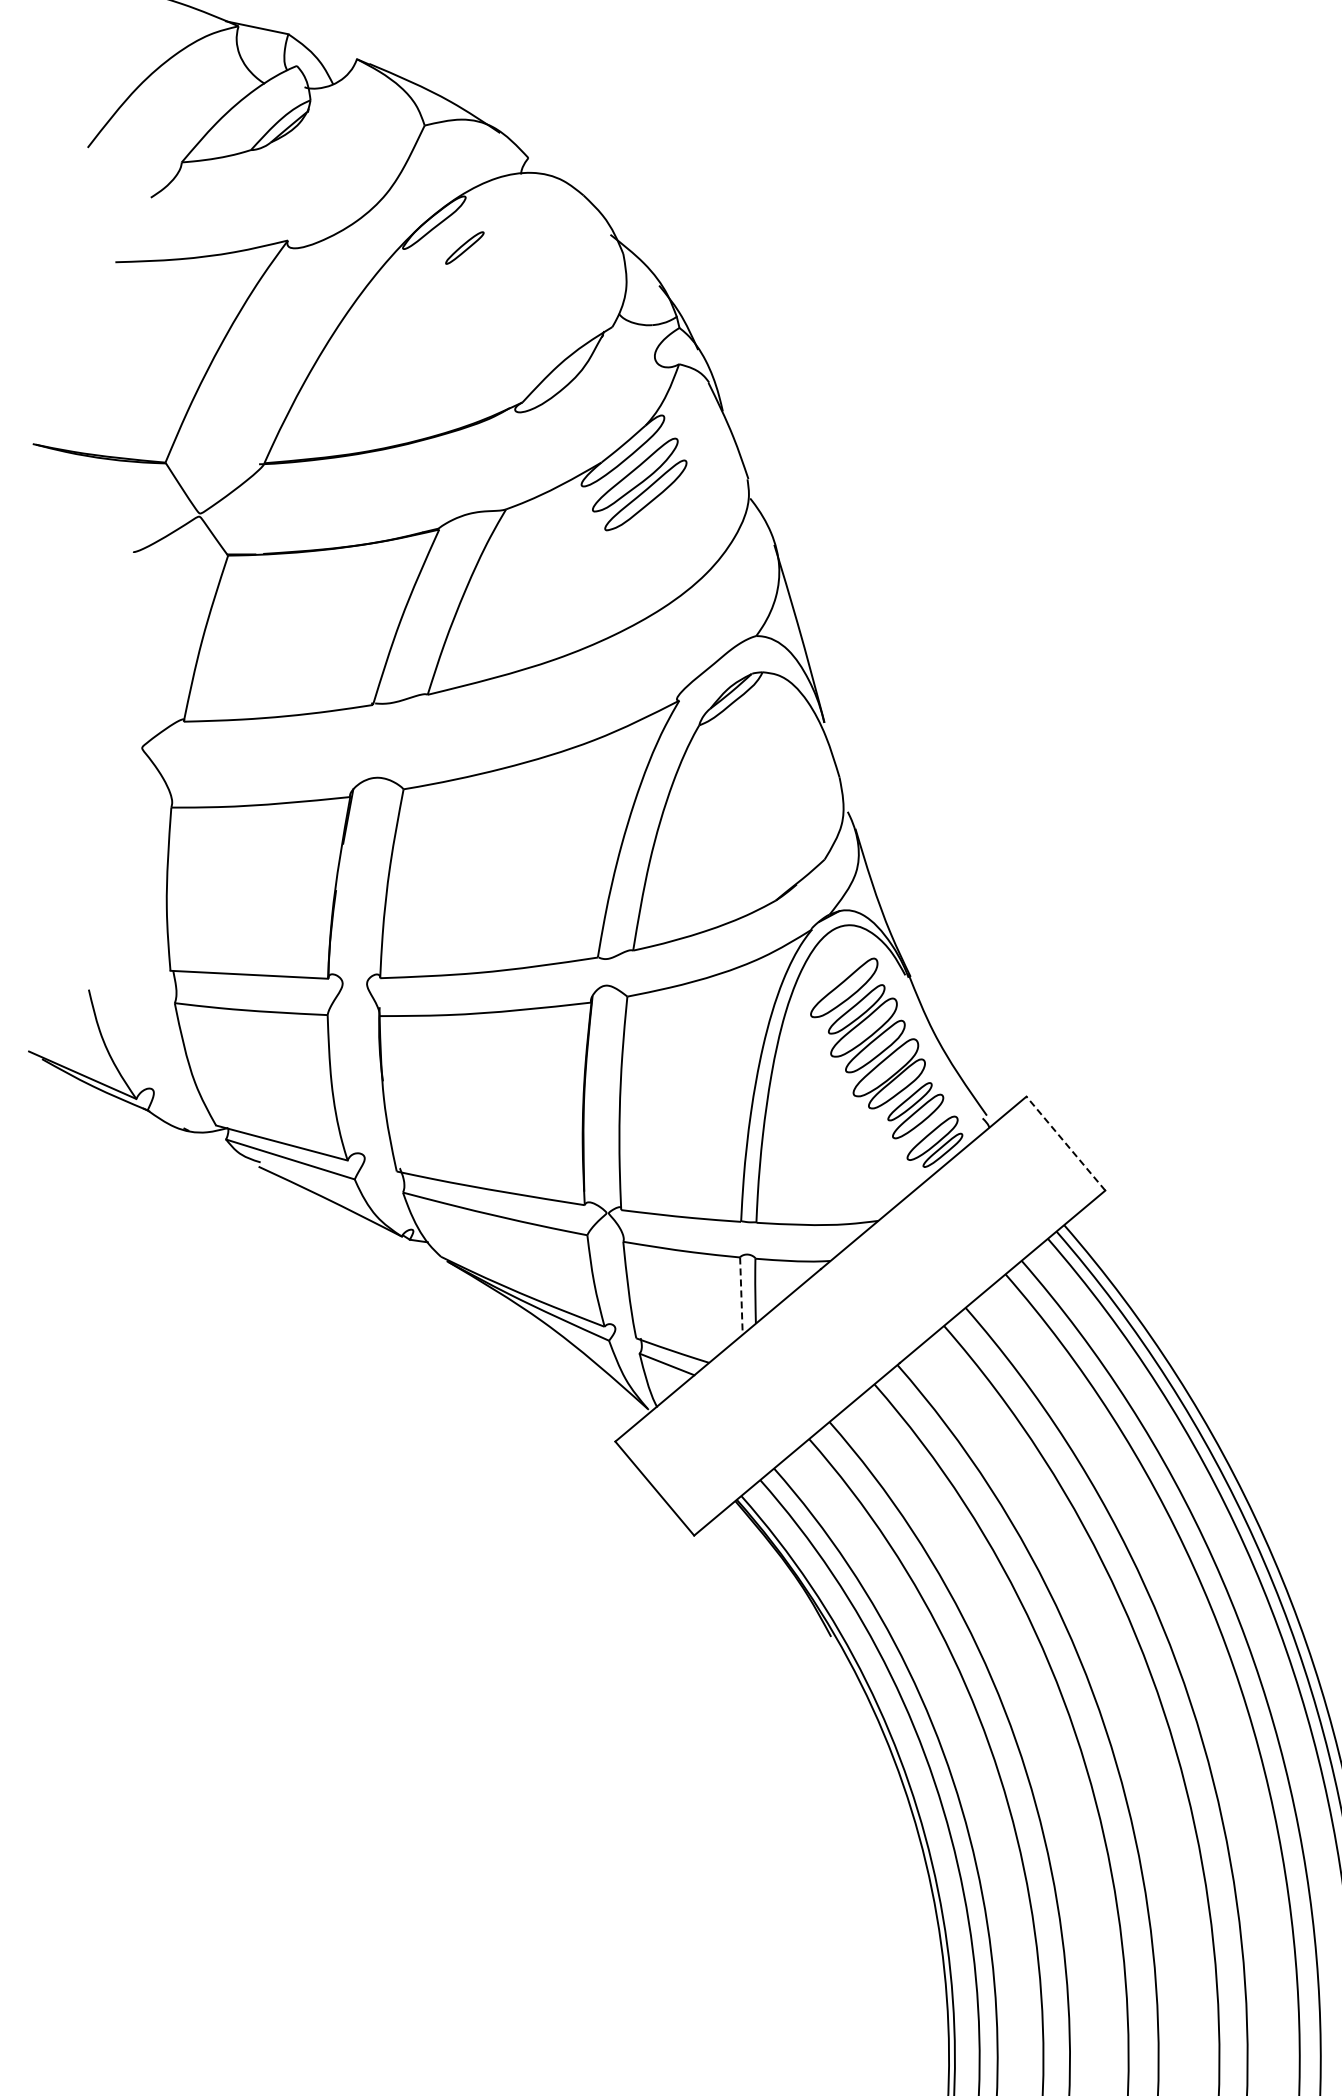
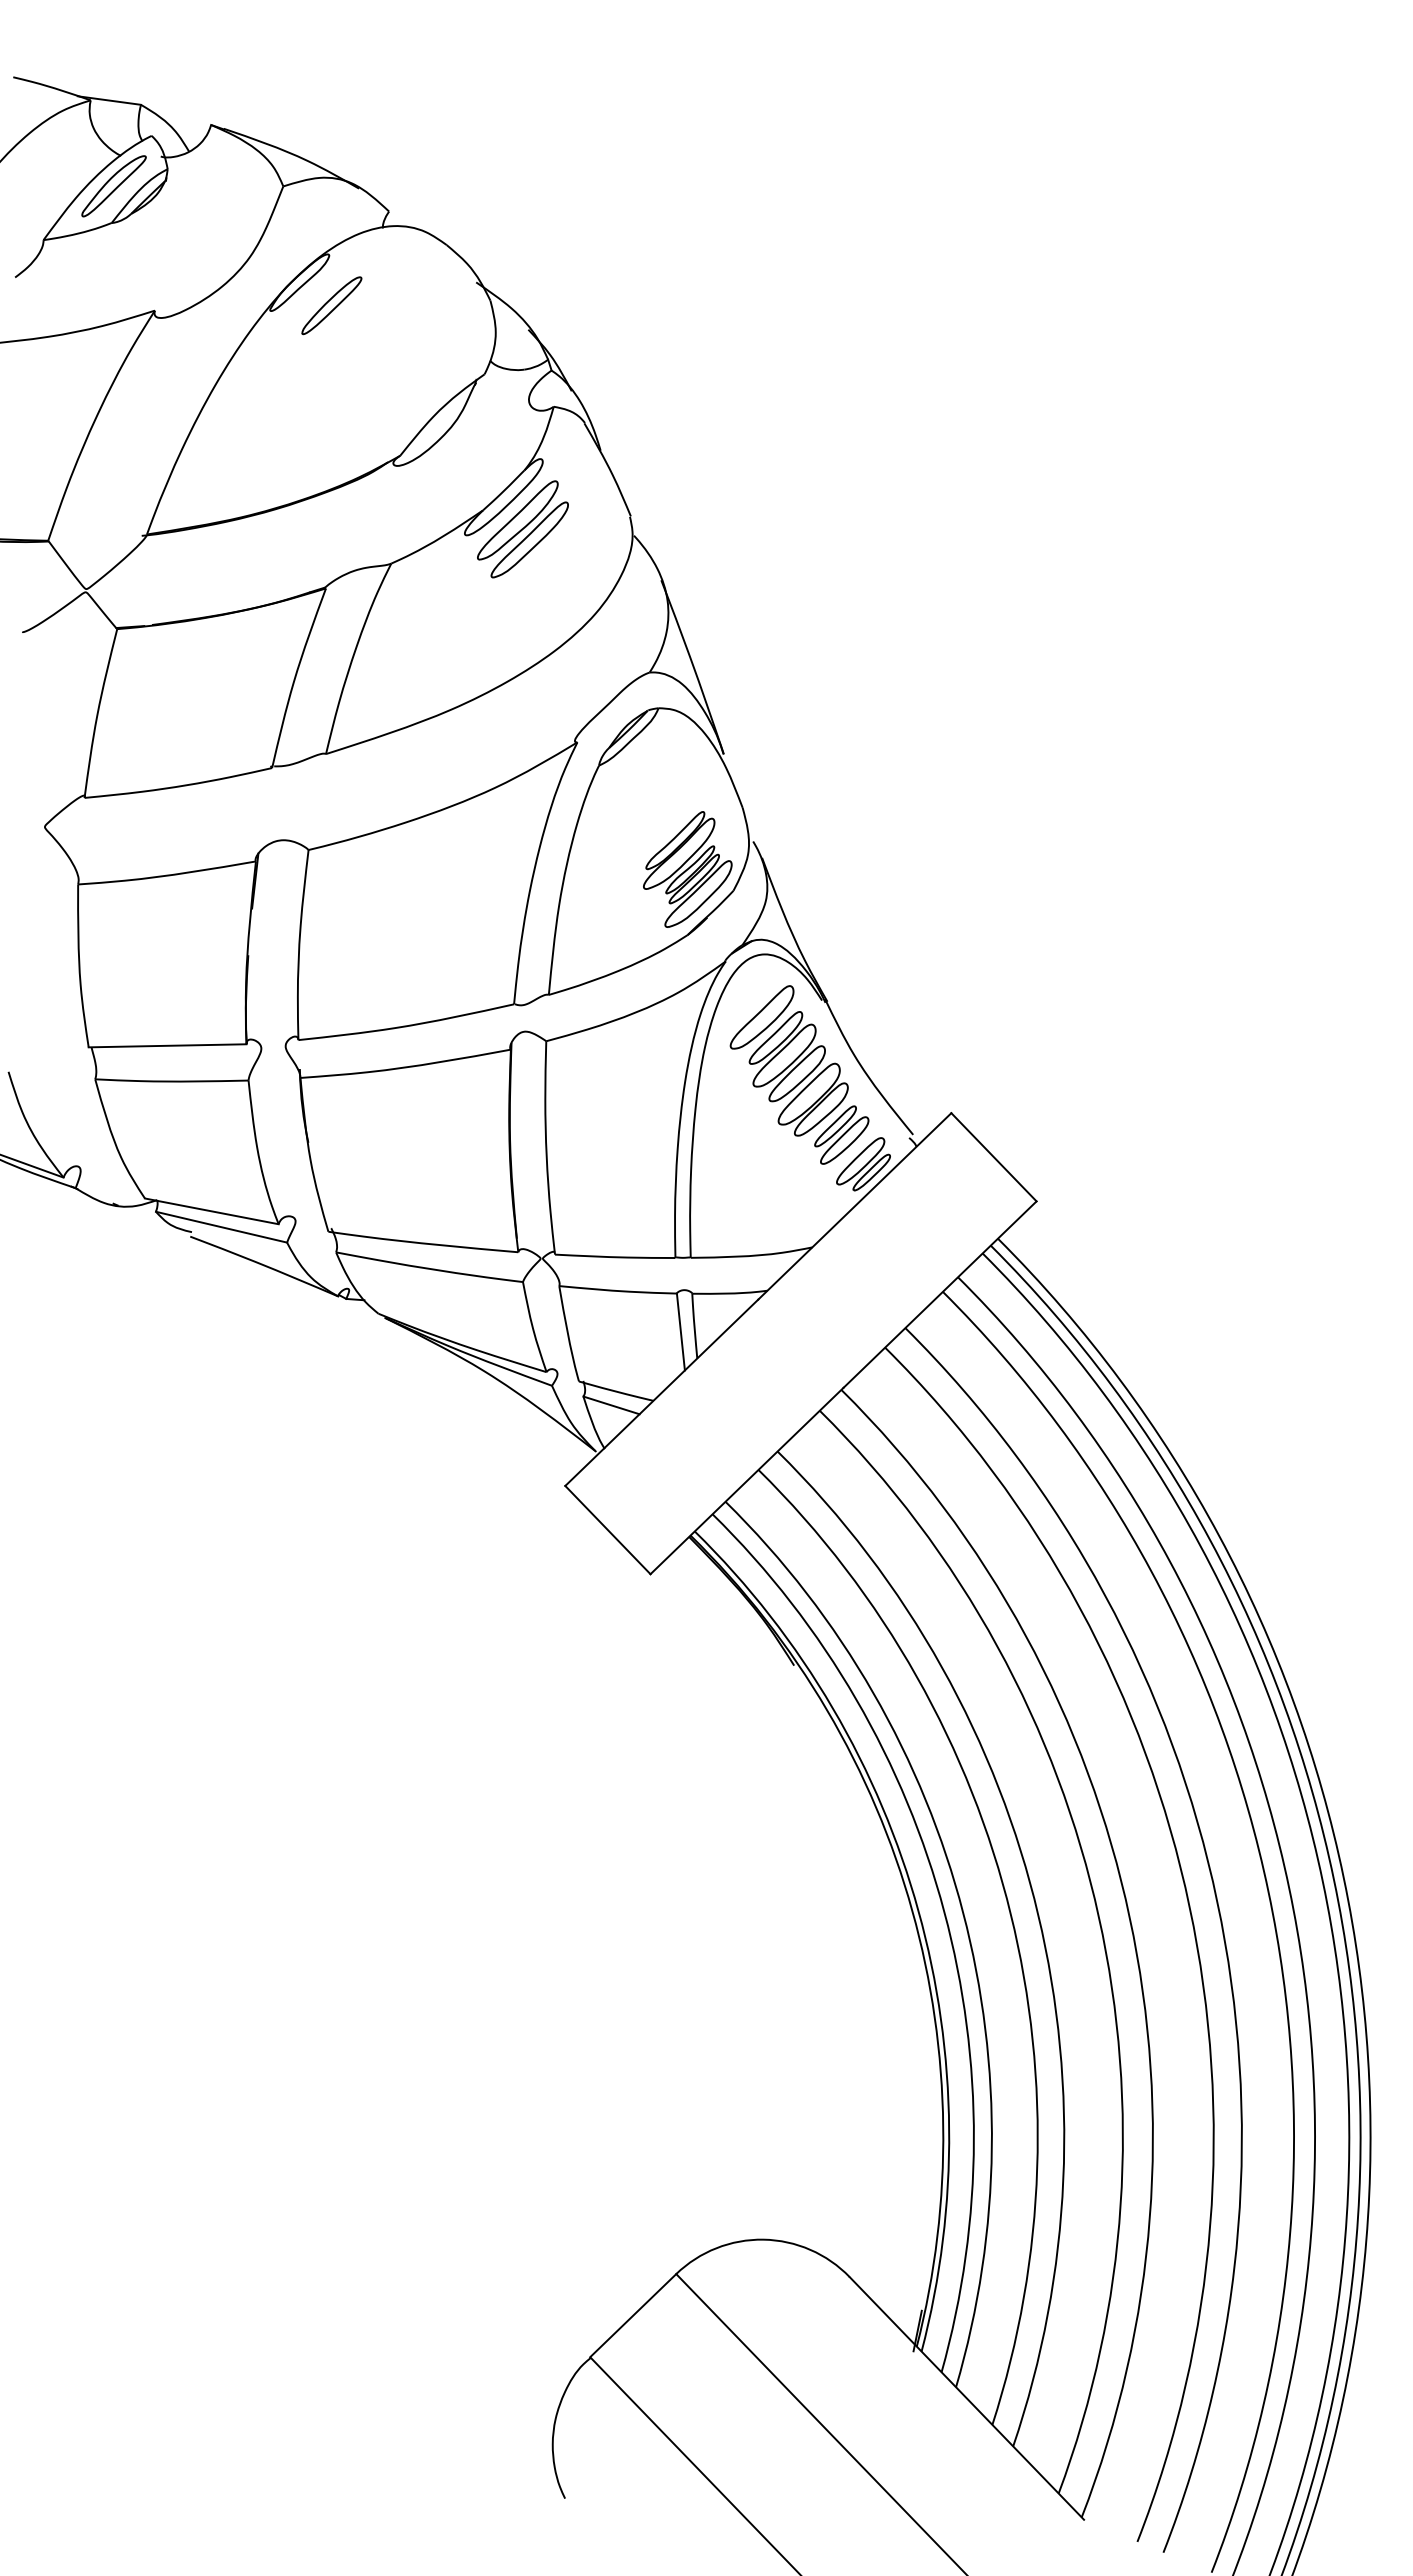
part: (255, 113) -> (113, 186), added
part: (464, 247) -> (331, 305), size x1.67
part: (780, 835) -> (687, 869), added
line: (1065, 1142) -> (993, 1156), dashed -> solid
line: (740, 1296) -> (680, 1332), dashed -> solid

